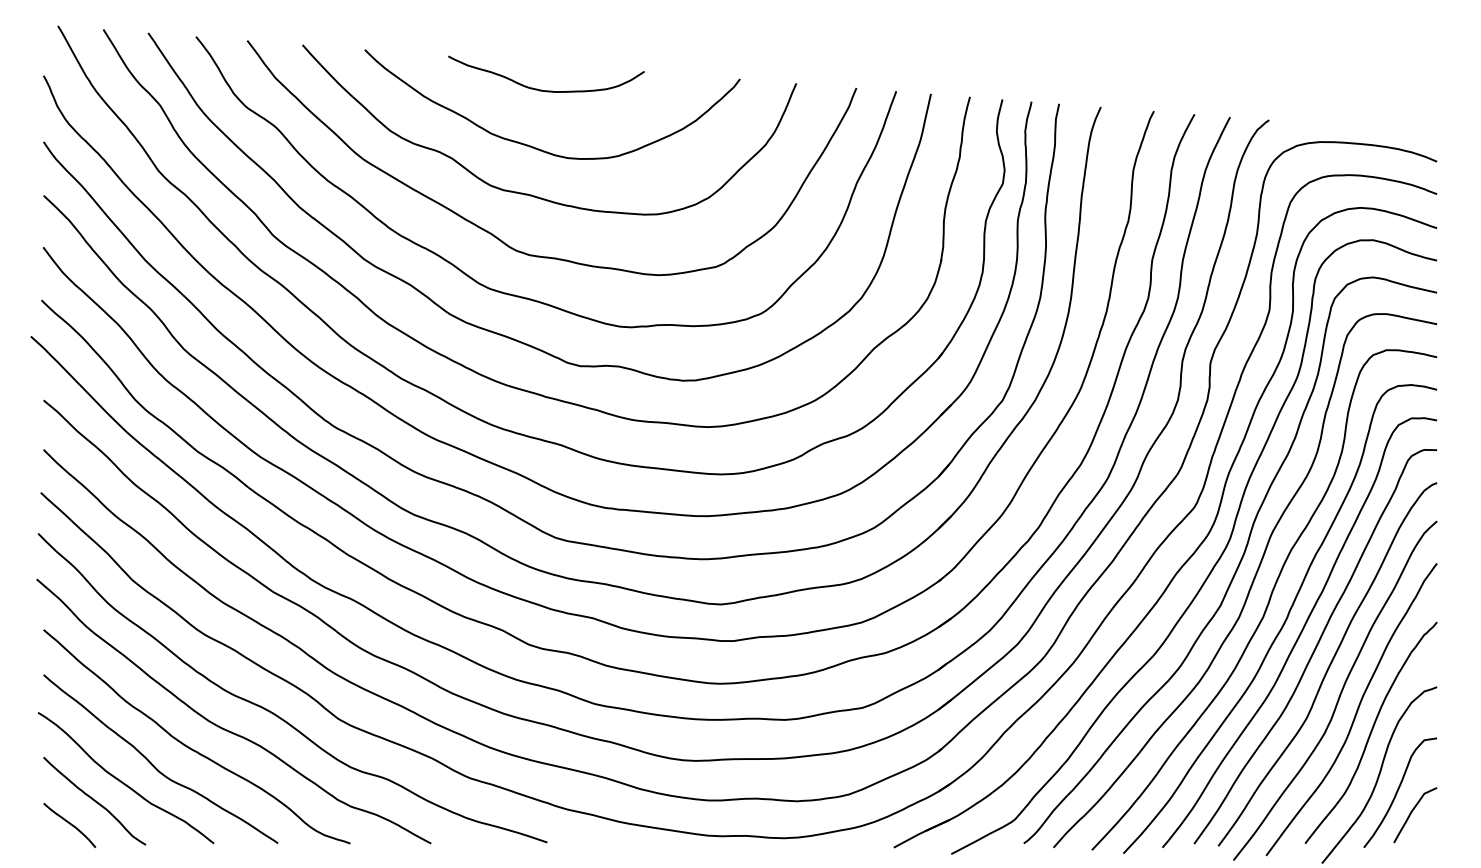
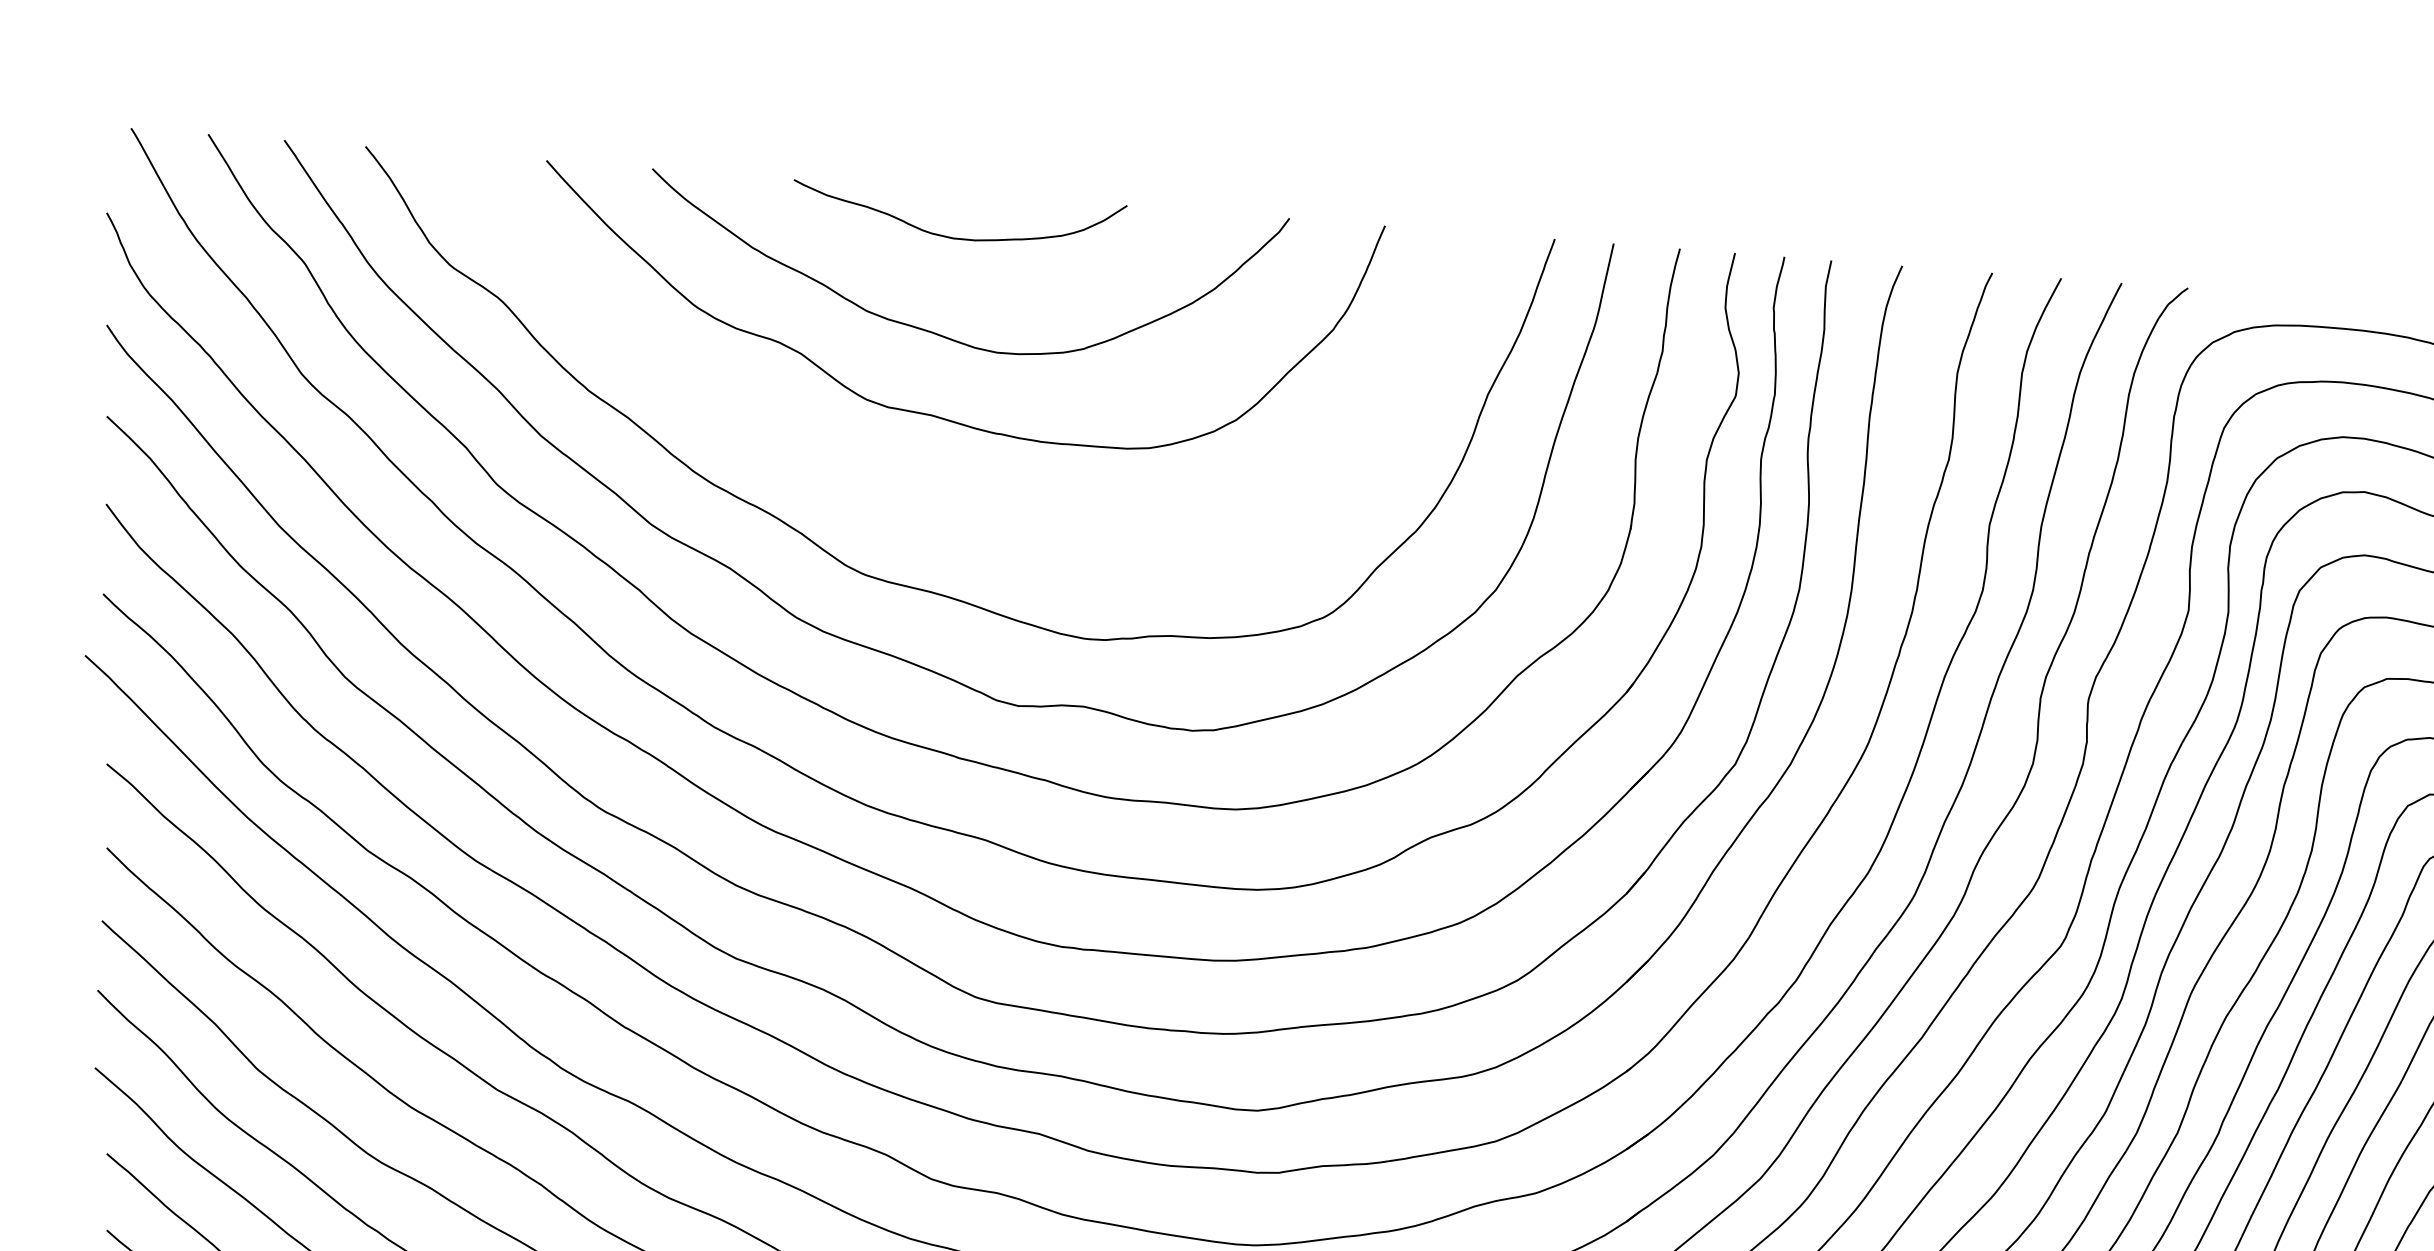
curve: (498, 237) -> (879, 487), removed

